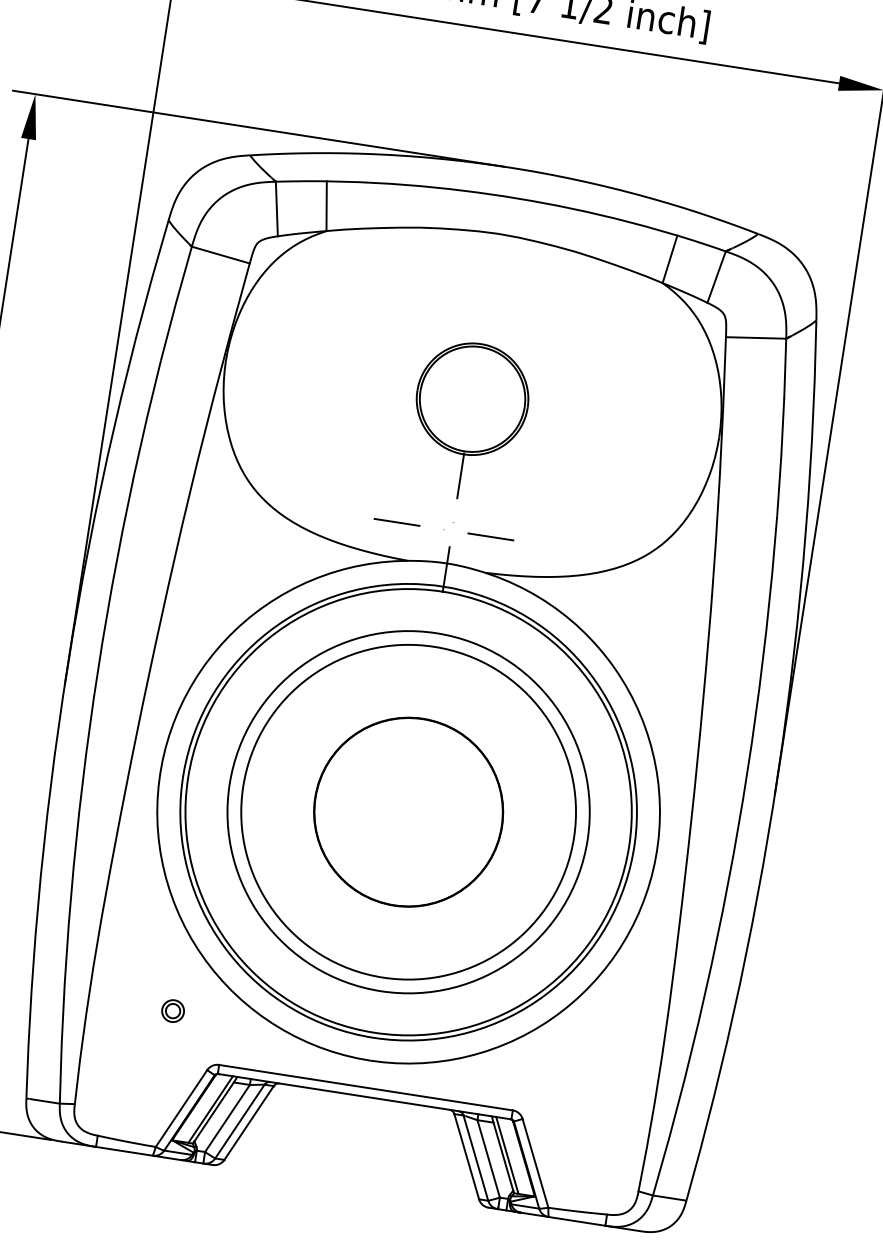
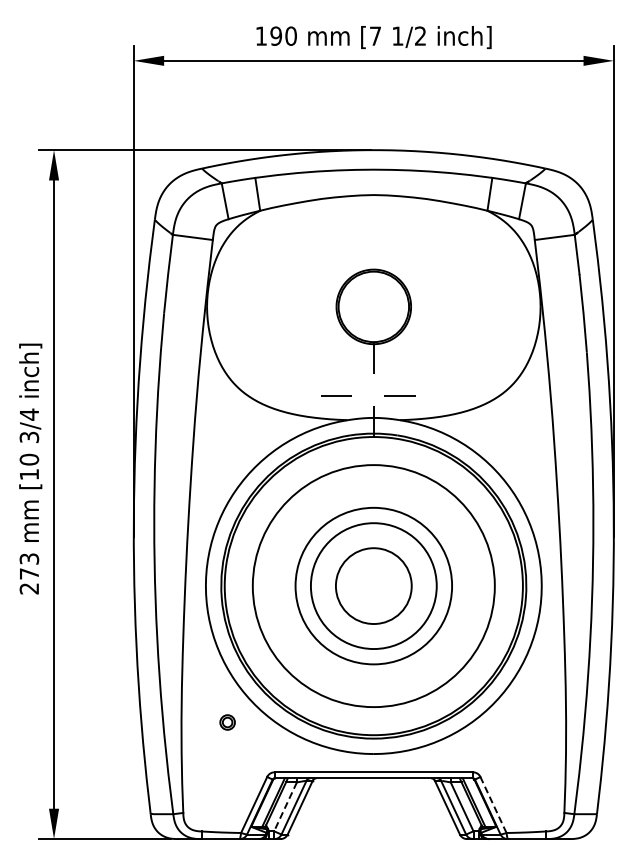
circle: (408, 811) -> (373, 585), size x0.6
circle: (408, 811) -> (373, 585), size x0.7
part: (172, 1011) -> (227, 722), moved
line: (227, 1117) -> (285, 806), solid -> dashed
line: (535, 1162) -> (493, 804), solid -> dashed

